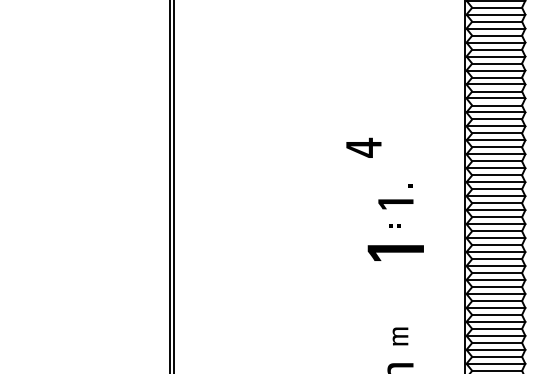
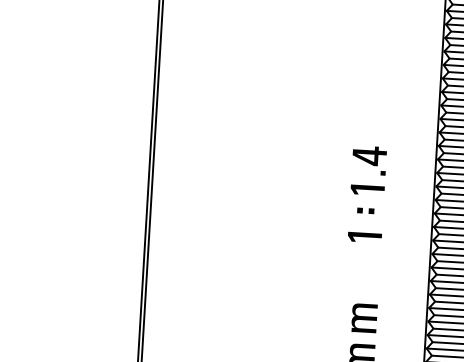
part: (363, 147) -> (369, 155), moved
part: (394, 225) -> (365, 210), size x1.43
part: (395, 253) -> (364, 237), size x0.62
part: (400, 336) -> (364, 318), size x1.67

